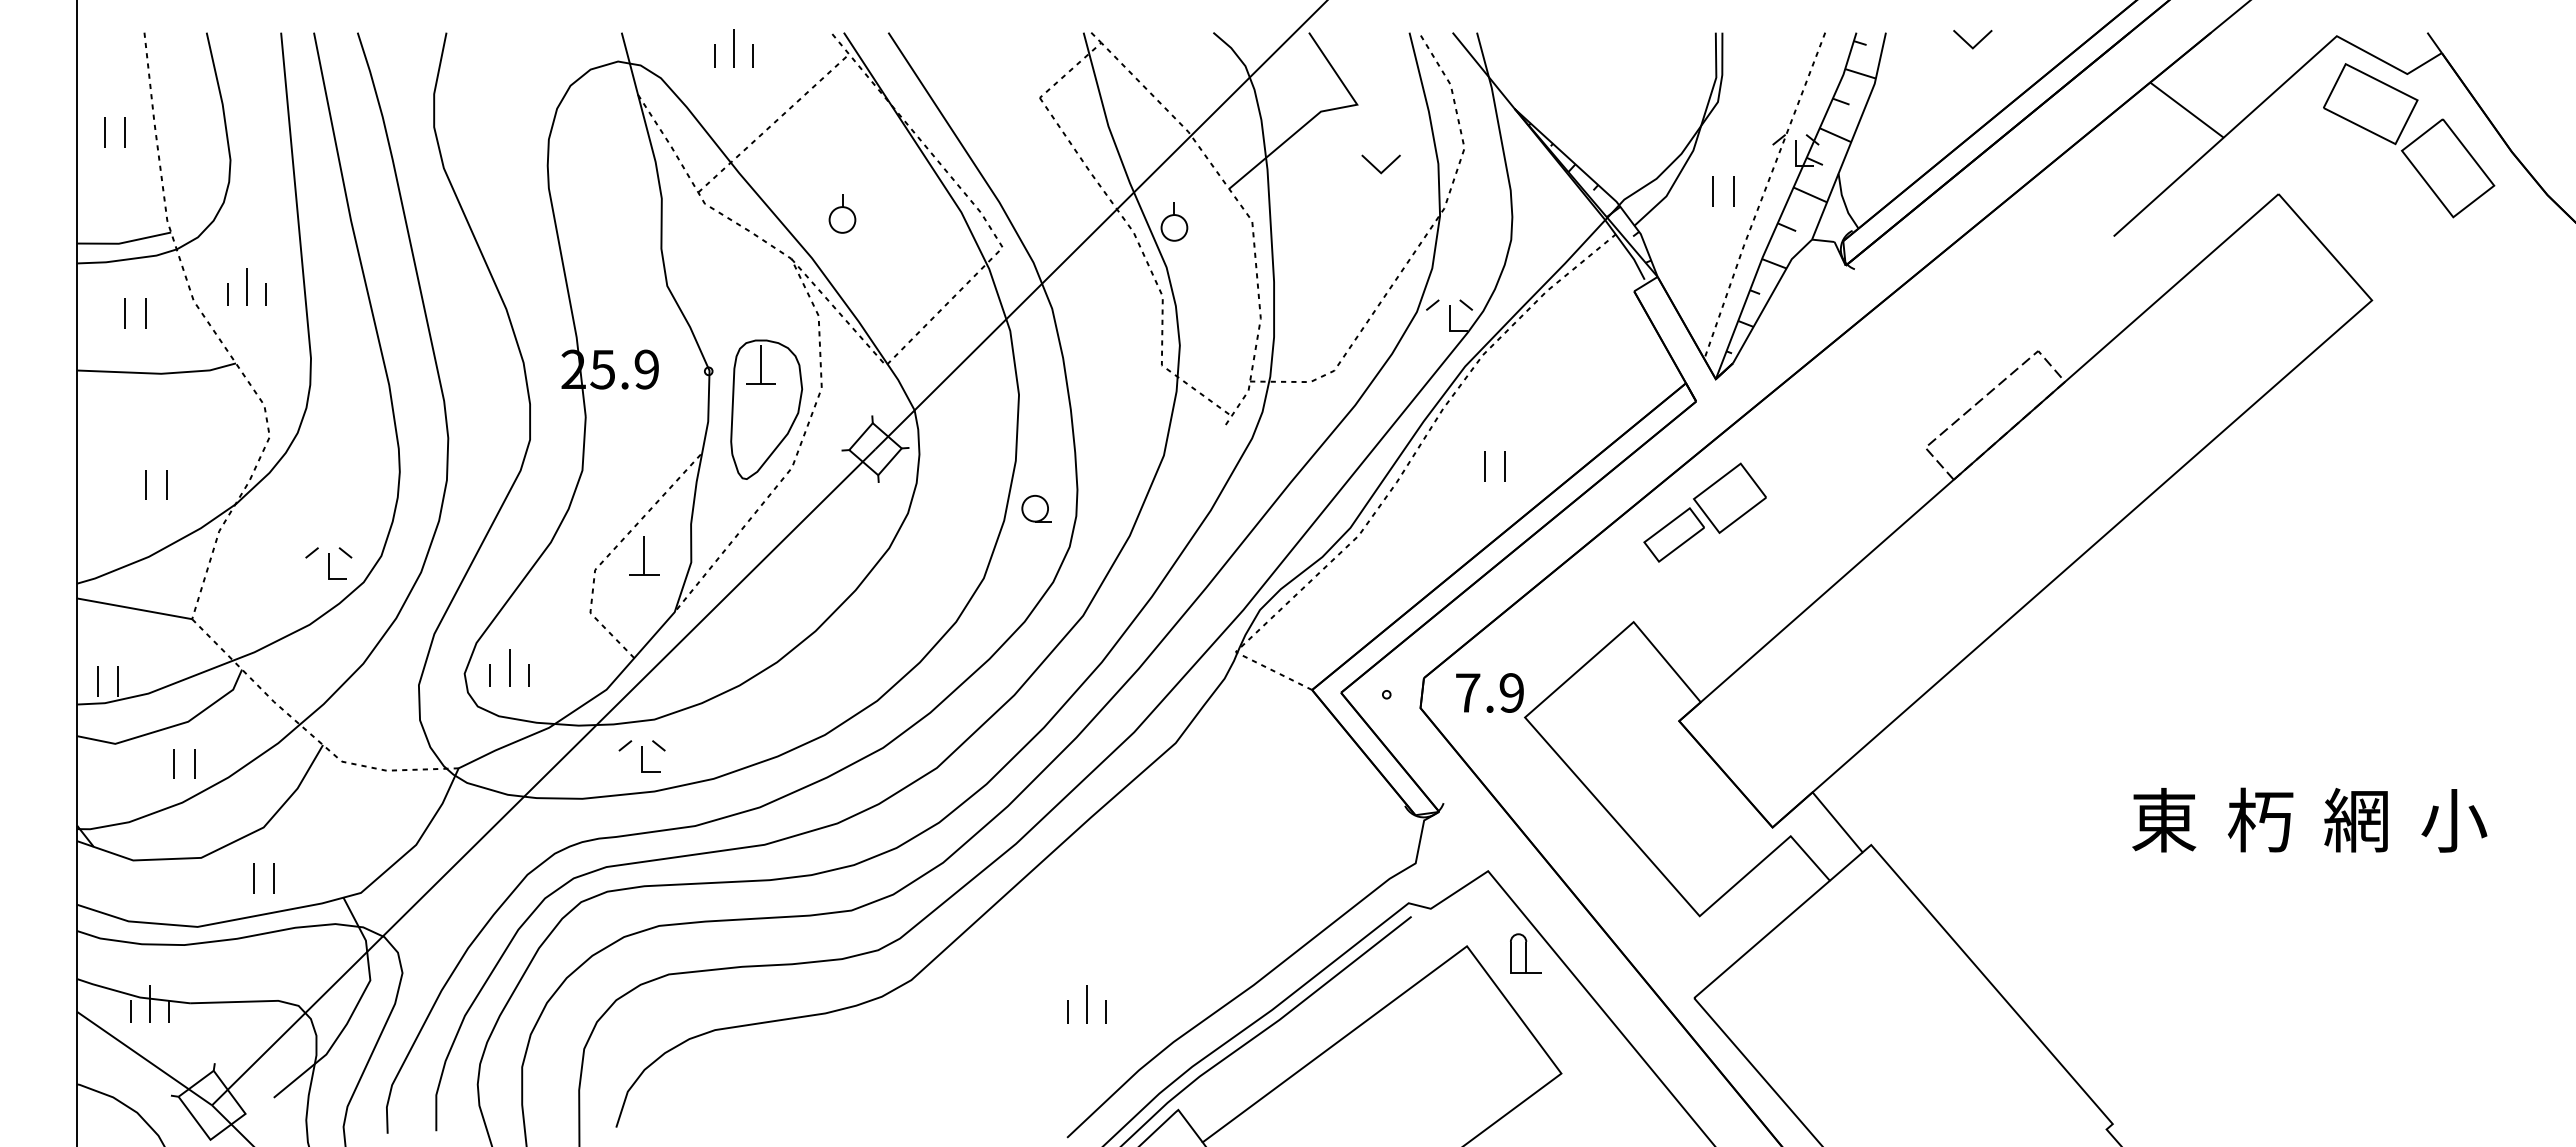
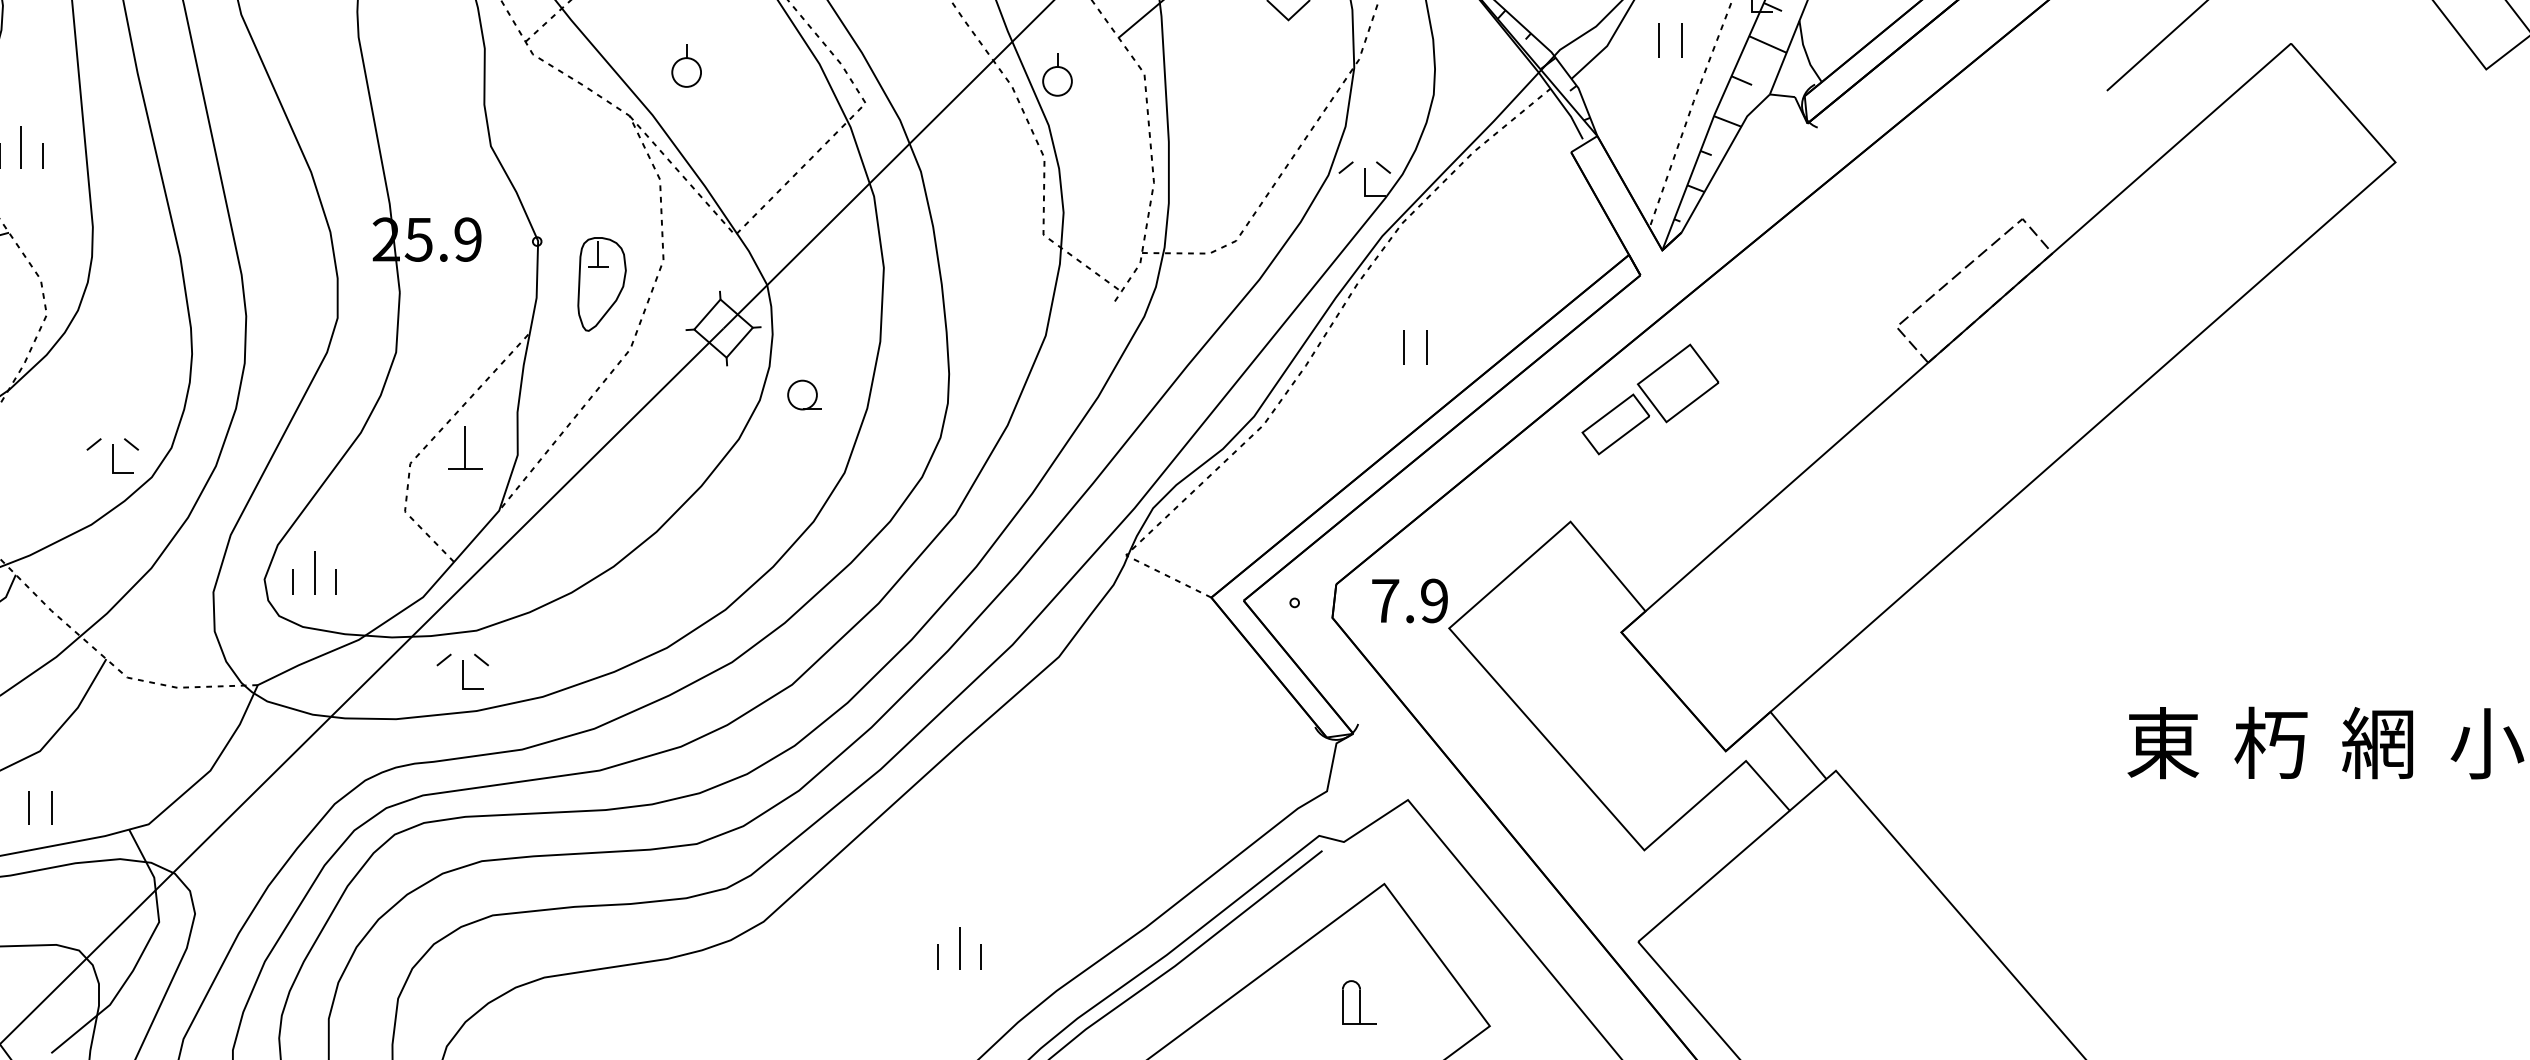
part: (766, 409) -> (601, 284), size x0.6
part: (1036, 508) -> (803, 394), moved
part: (1525, 953) -> (1359, 1002), moved

